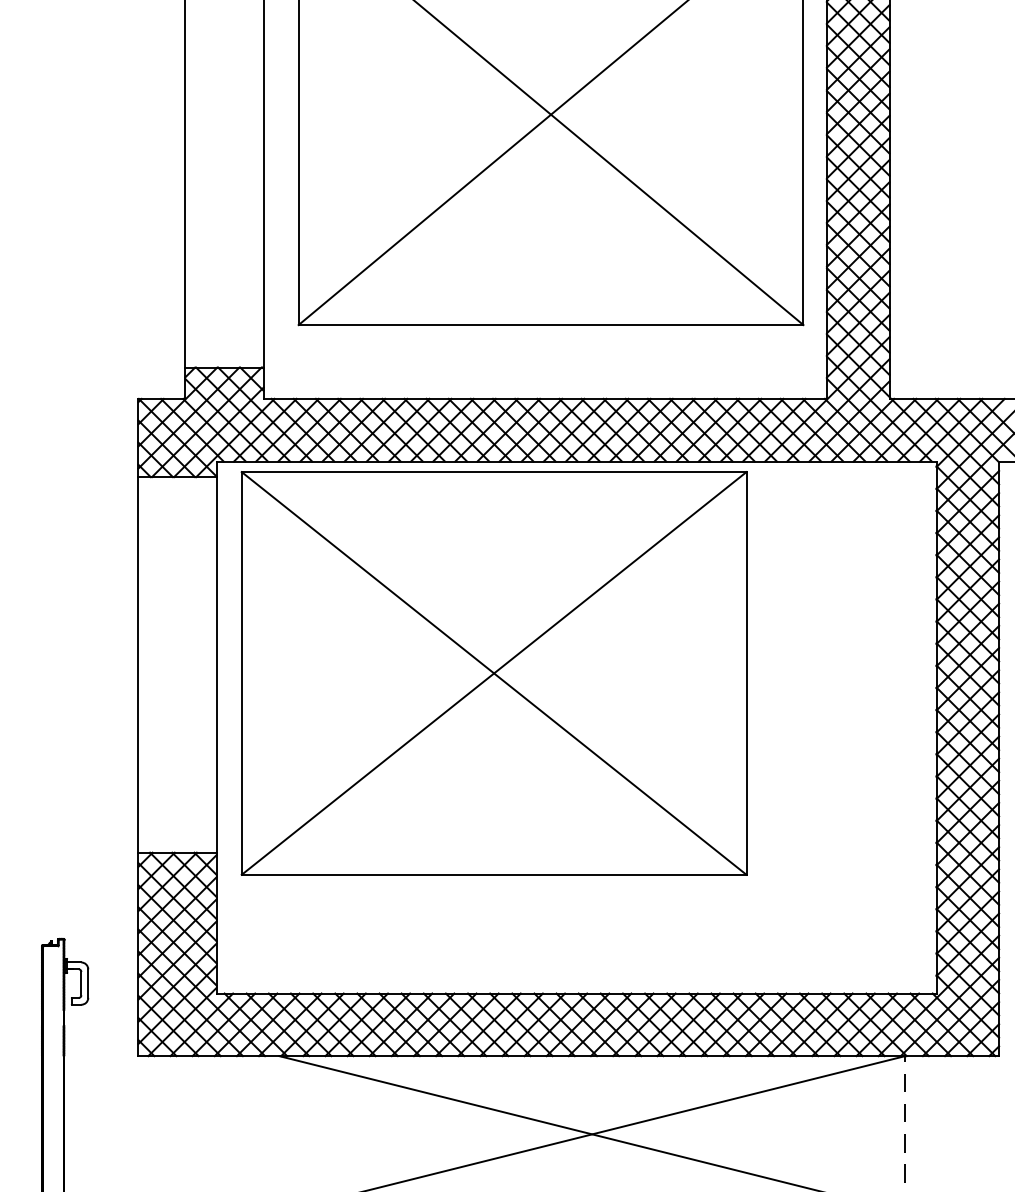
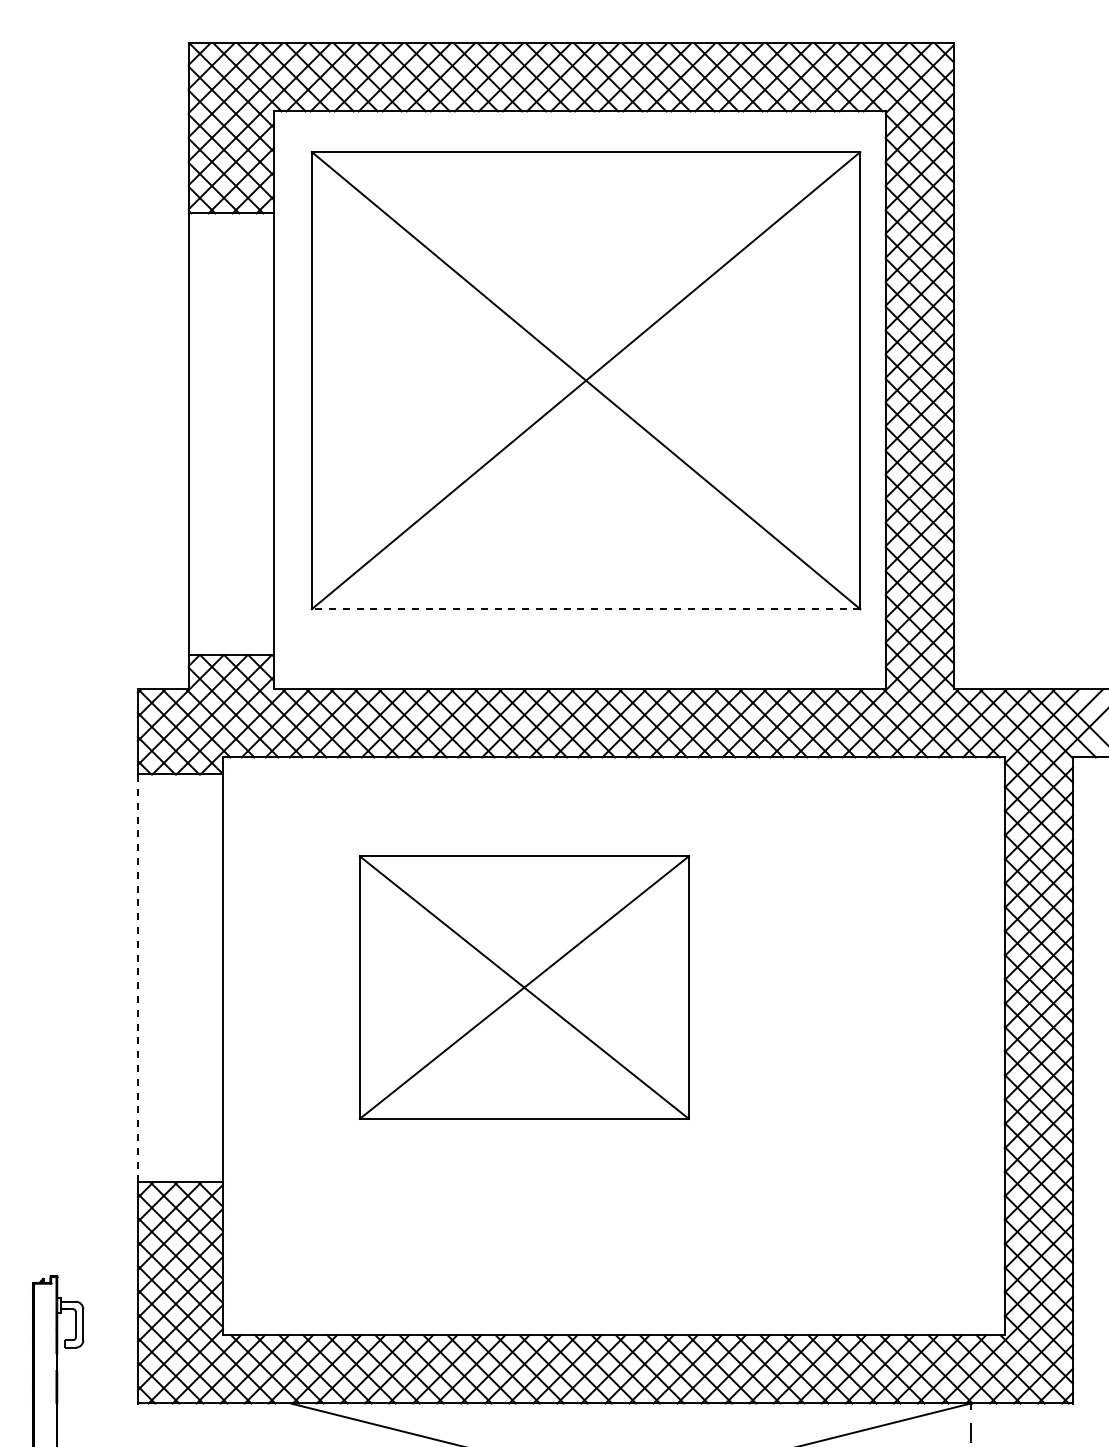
line: (550, 325) -> (585, 609), solid -> dashed
line: (138, 664) -> (137, 977), solid -> dashed
part: (494, 673) -> (524, 987), size x0.6

